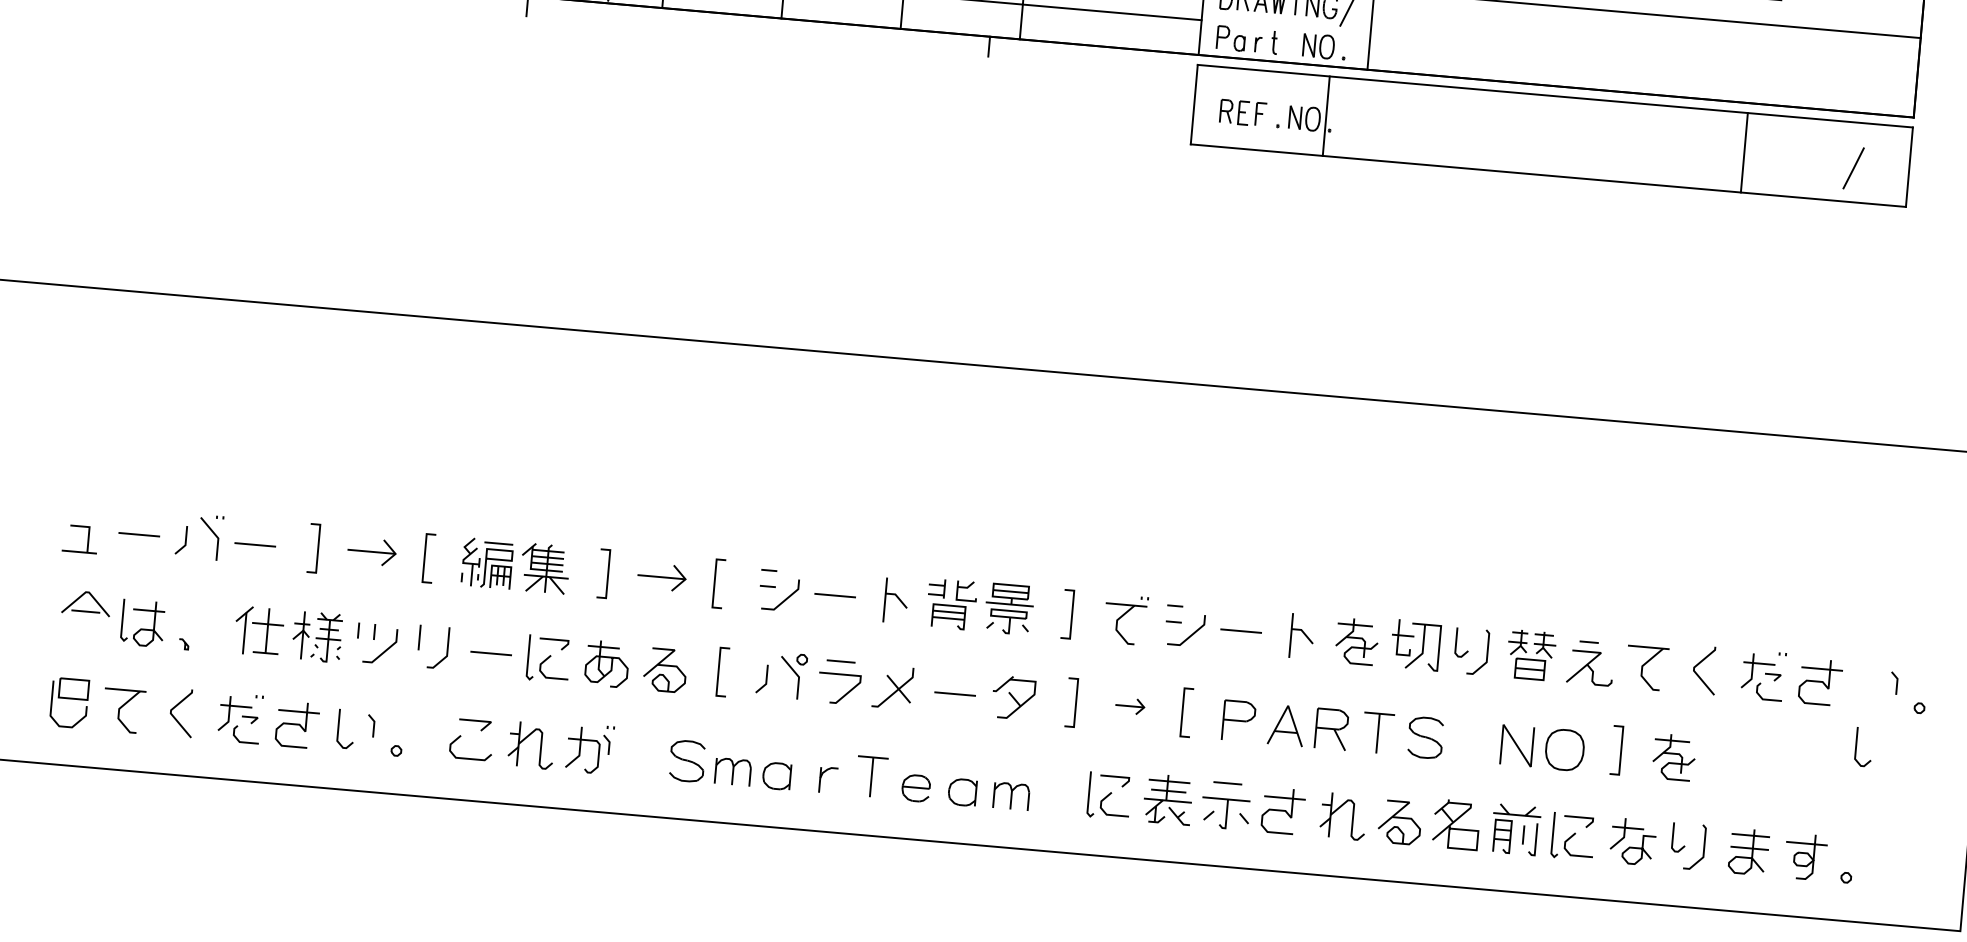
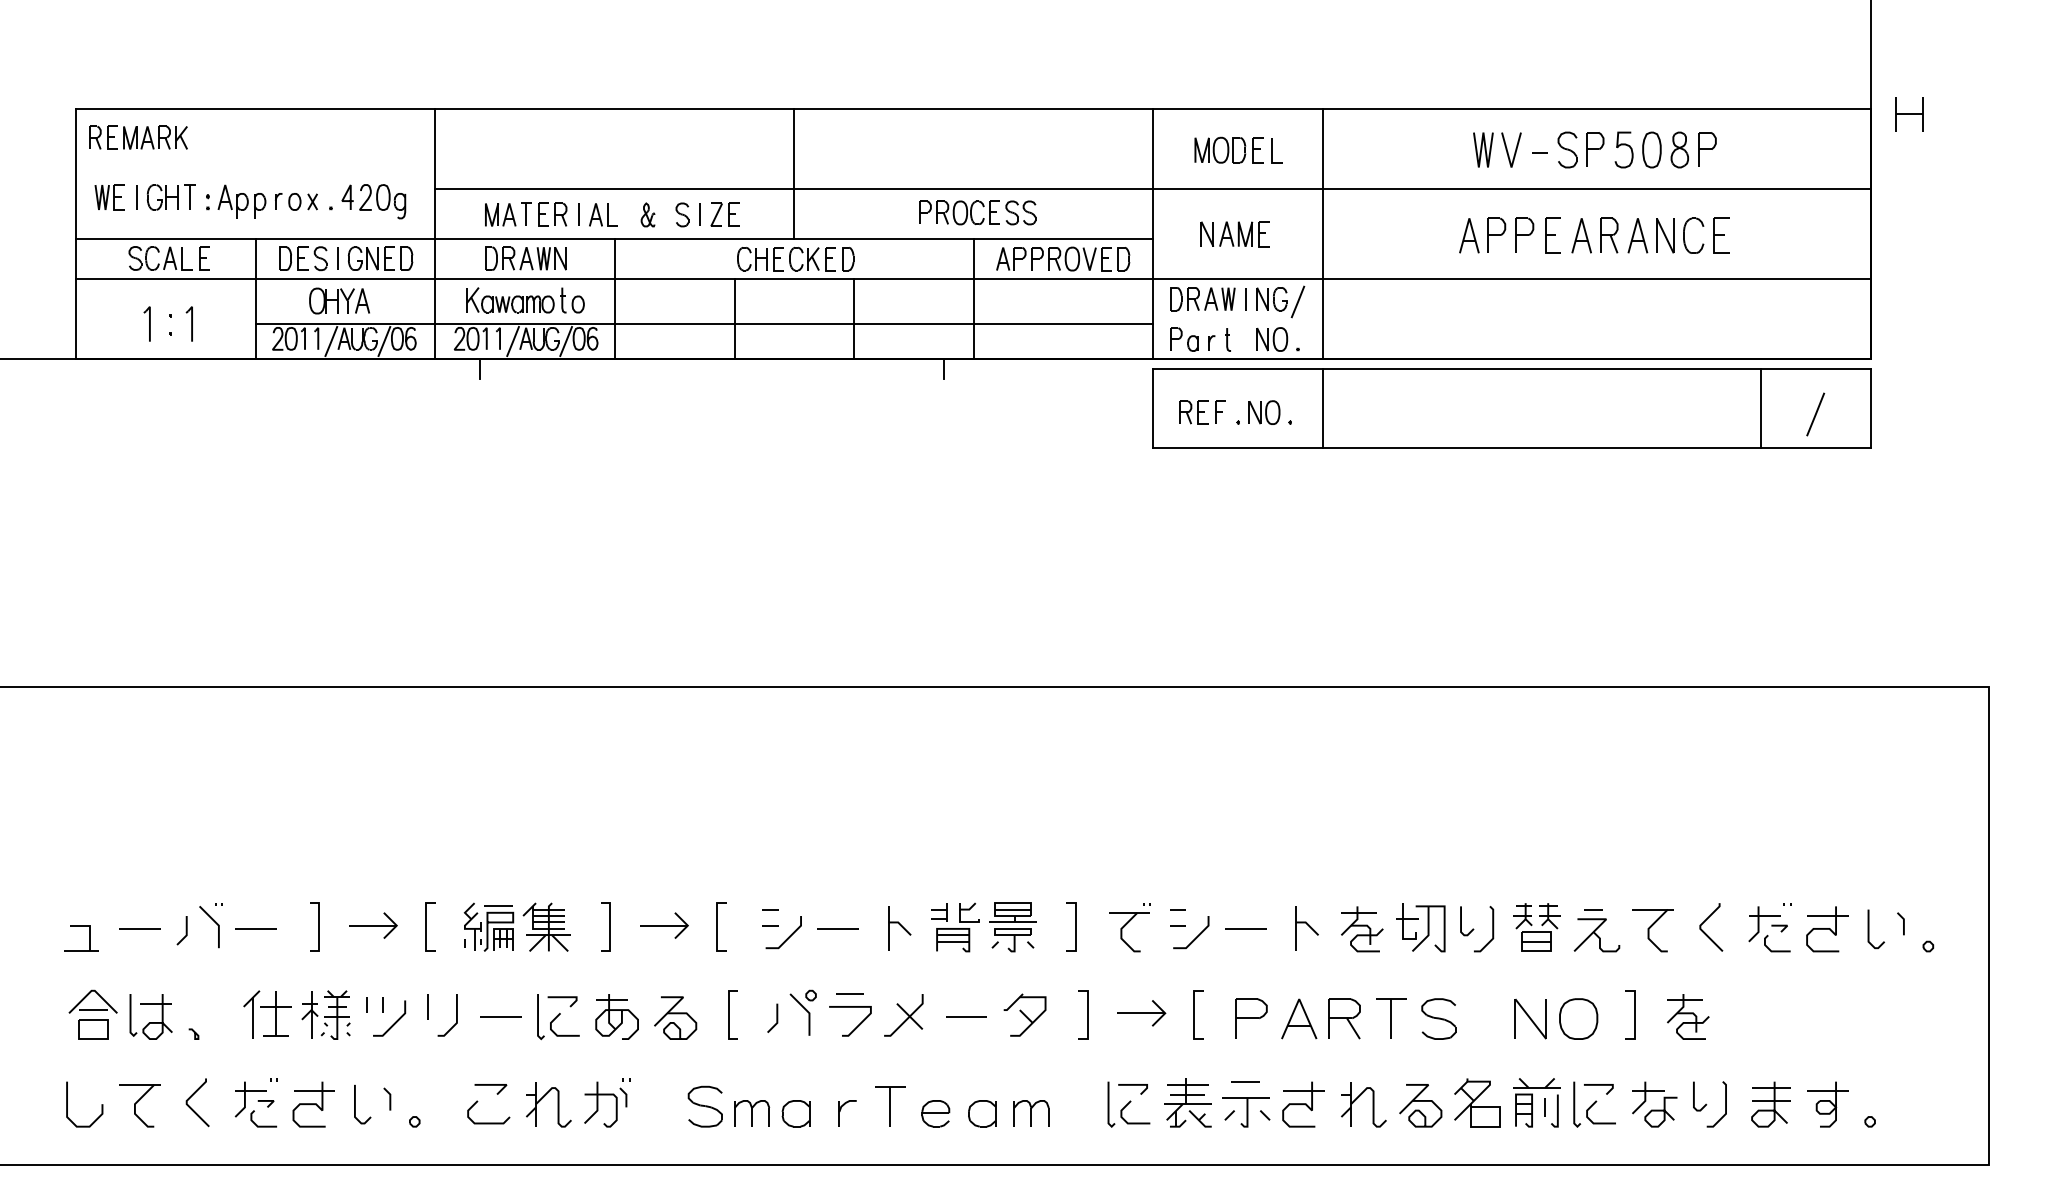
line: (1326, 116) -> (1322, 408), moved
line: (1744, 152) -> (1761, 408), moved
part: (74, 689) -> (93, 1029), moved
part: (1129, 706) -> (1141, 1013), size x1.67
line: (1857, 746) -> (1869, 929), moved

